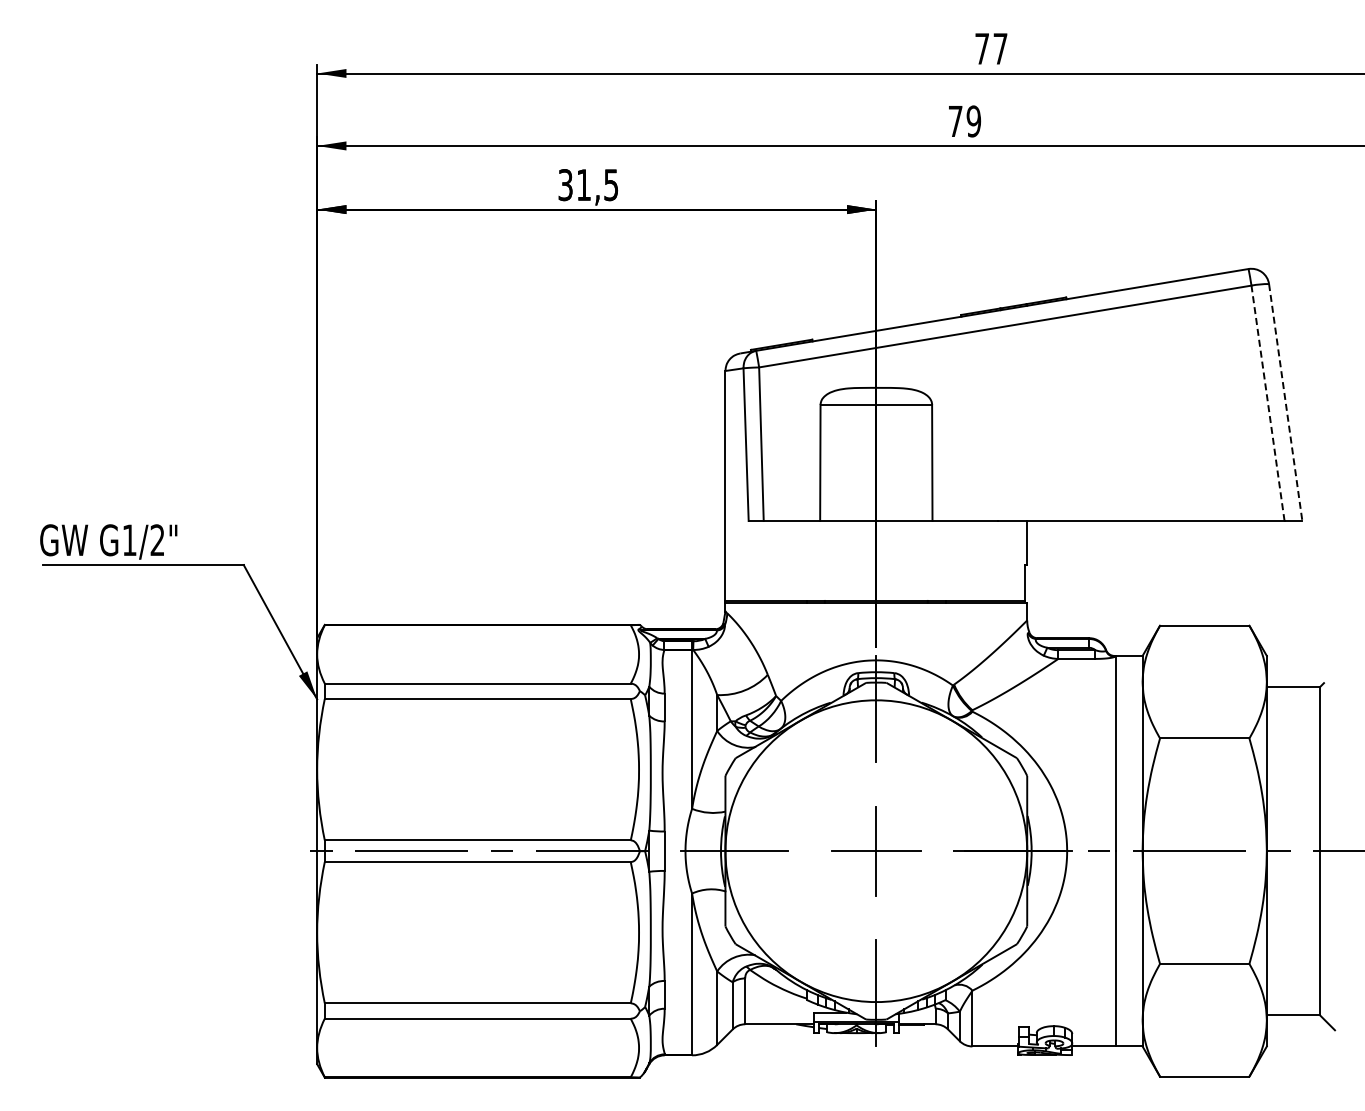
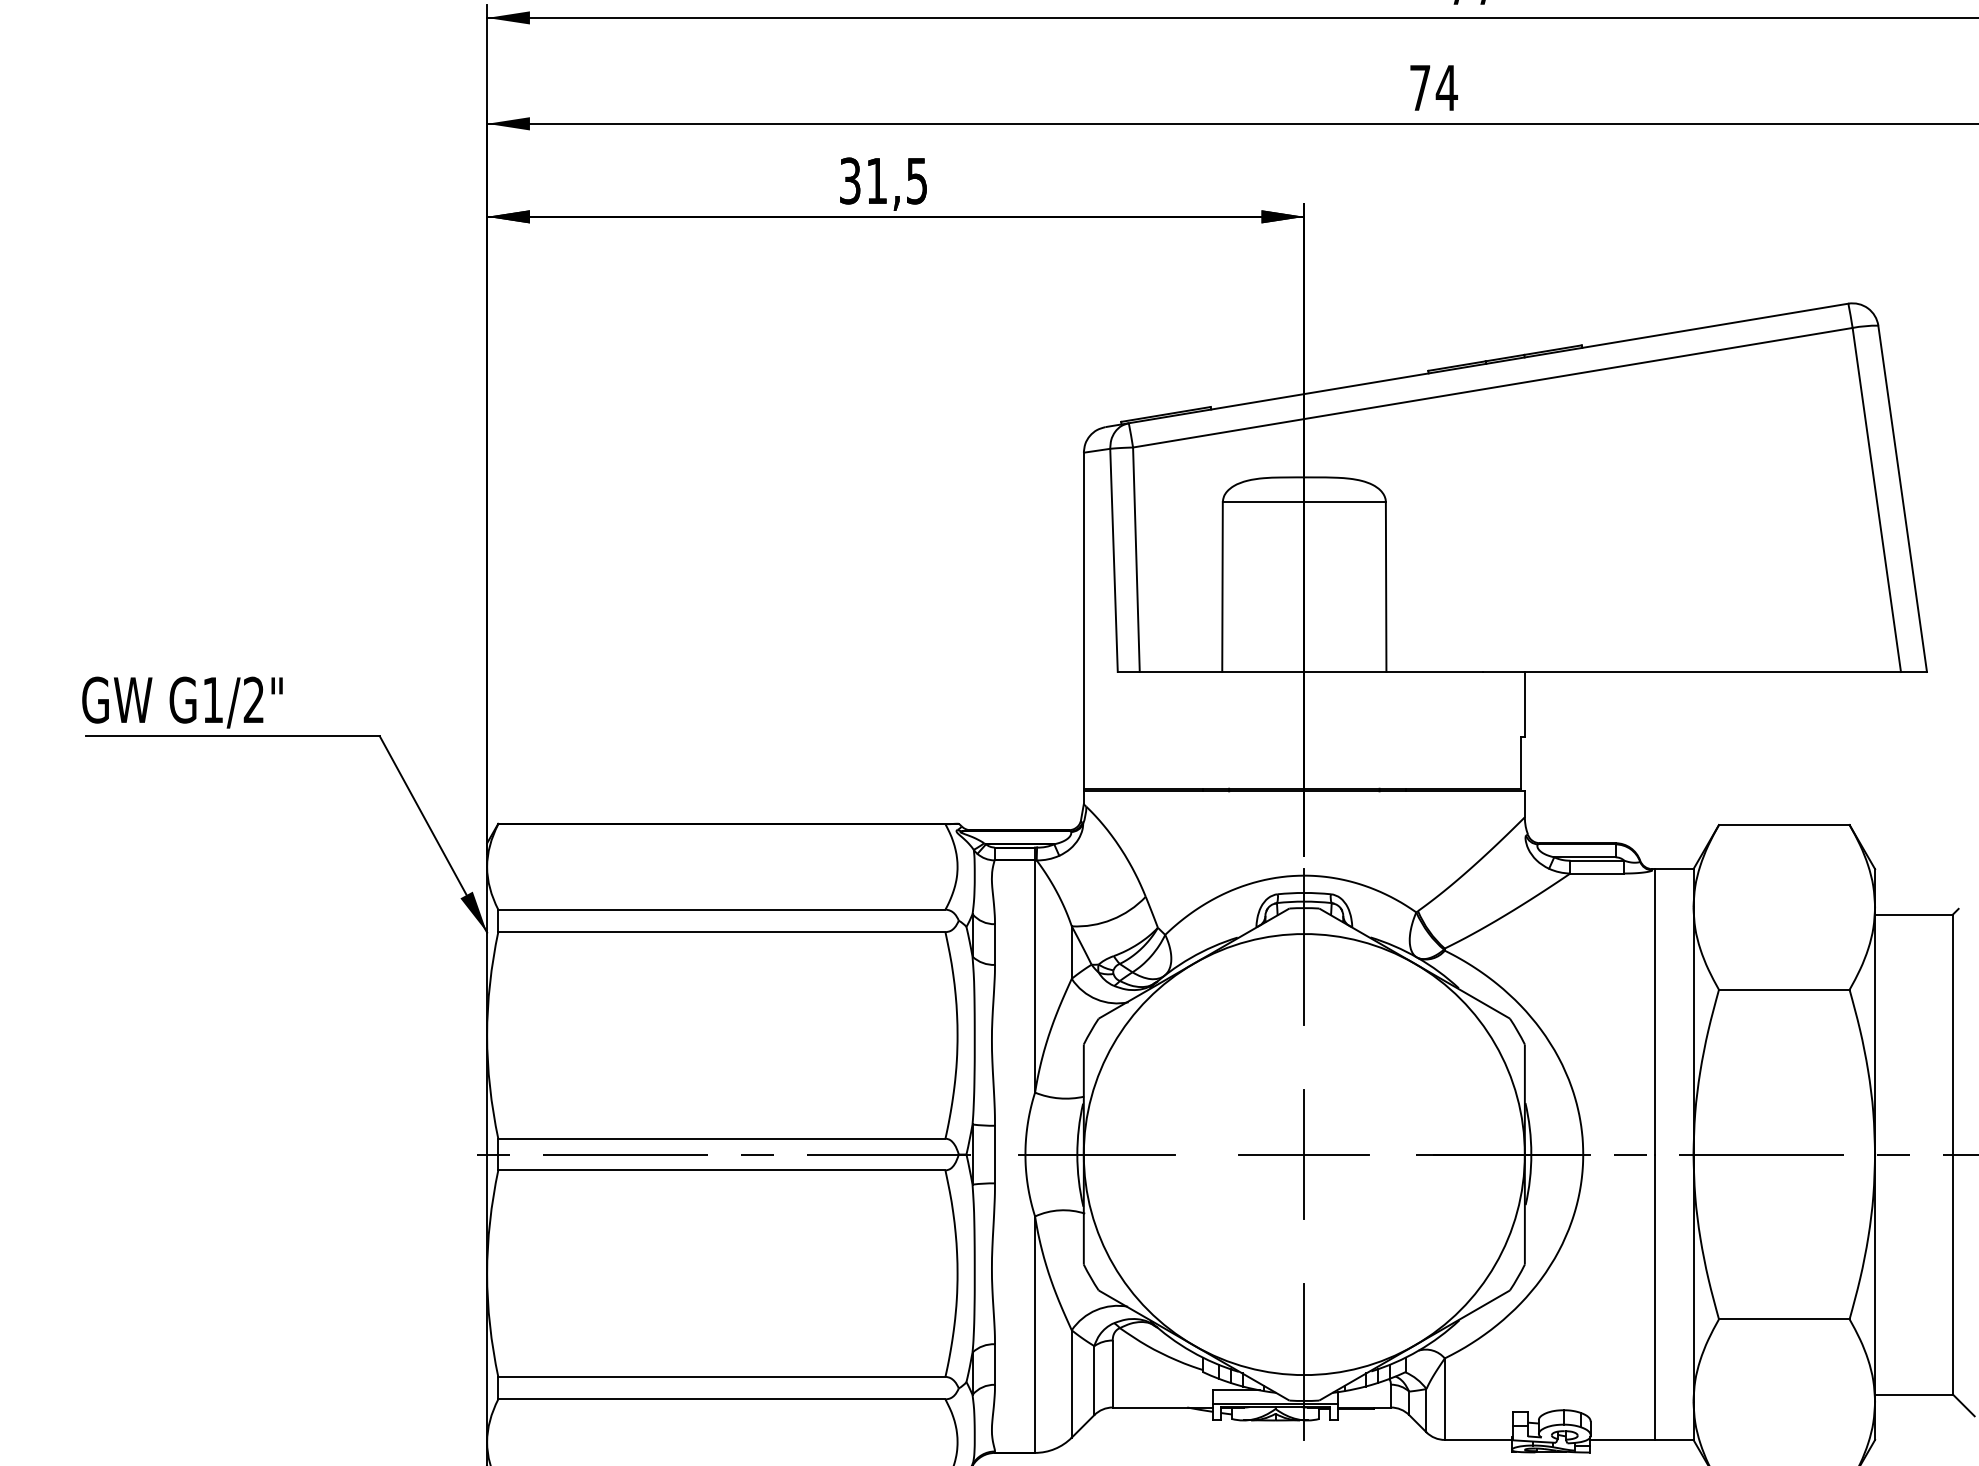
text: (973, 121) -> (1446, 88), 79 -> 74
line: (1285, 402) -> (1902, 498), dashed -> solid
line: (1268, 403) -> (1877, 500), dashed -> solid

